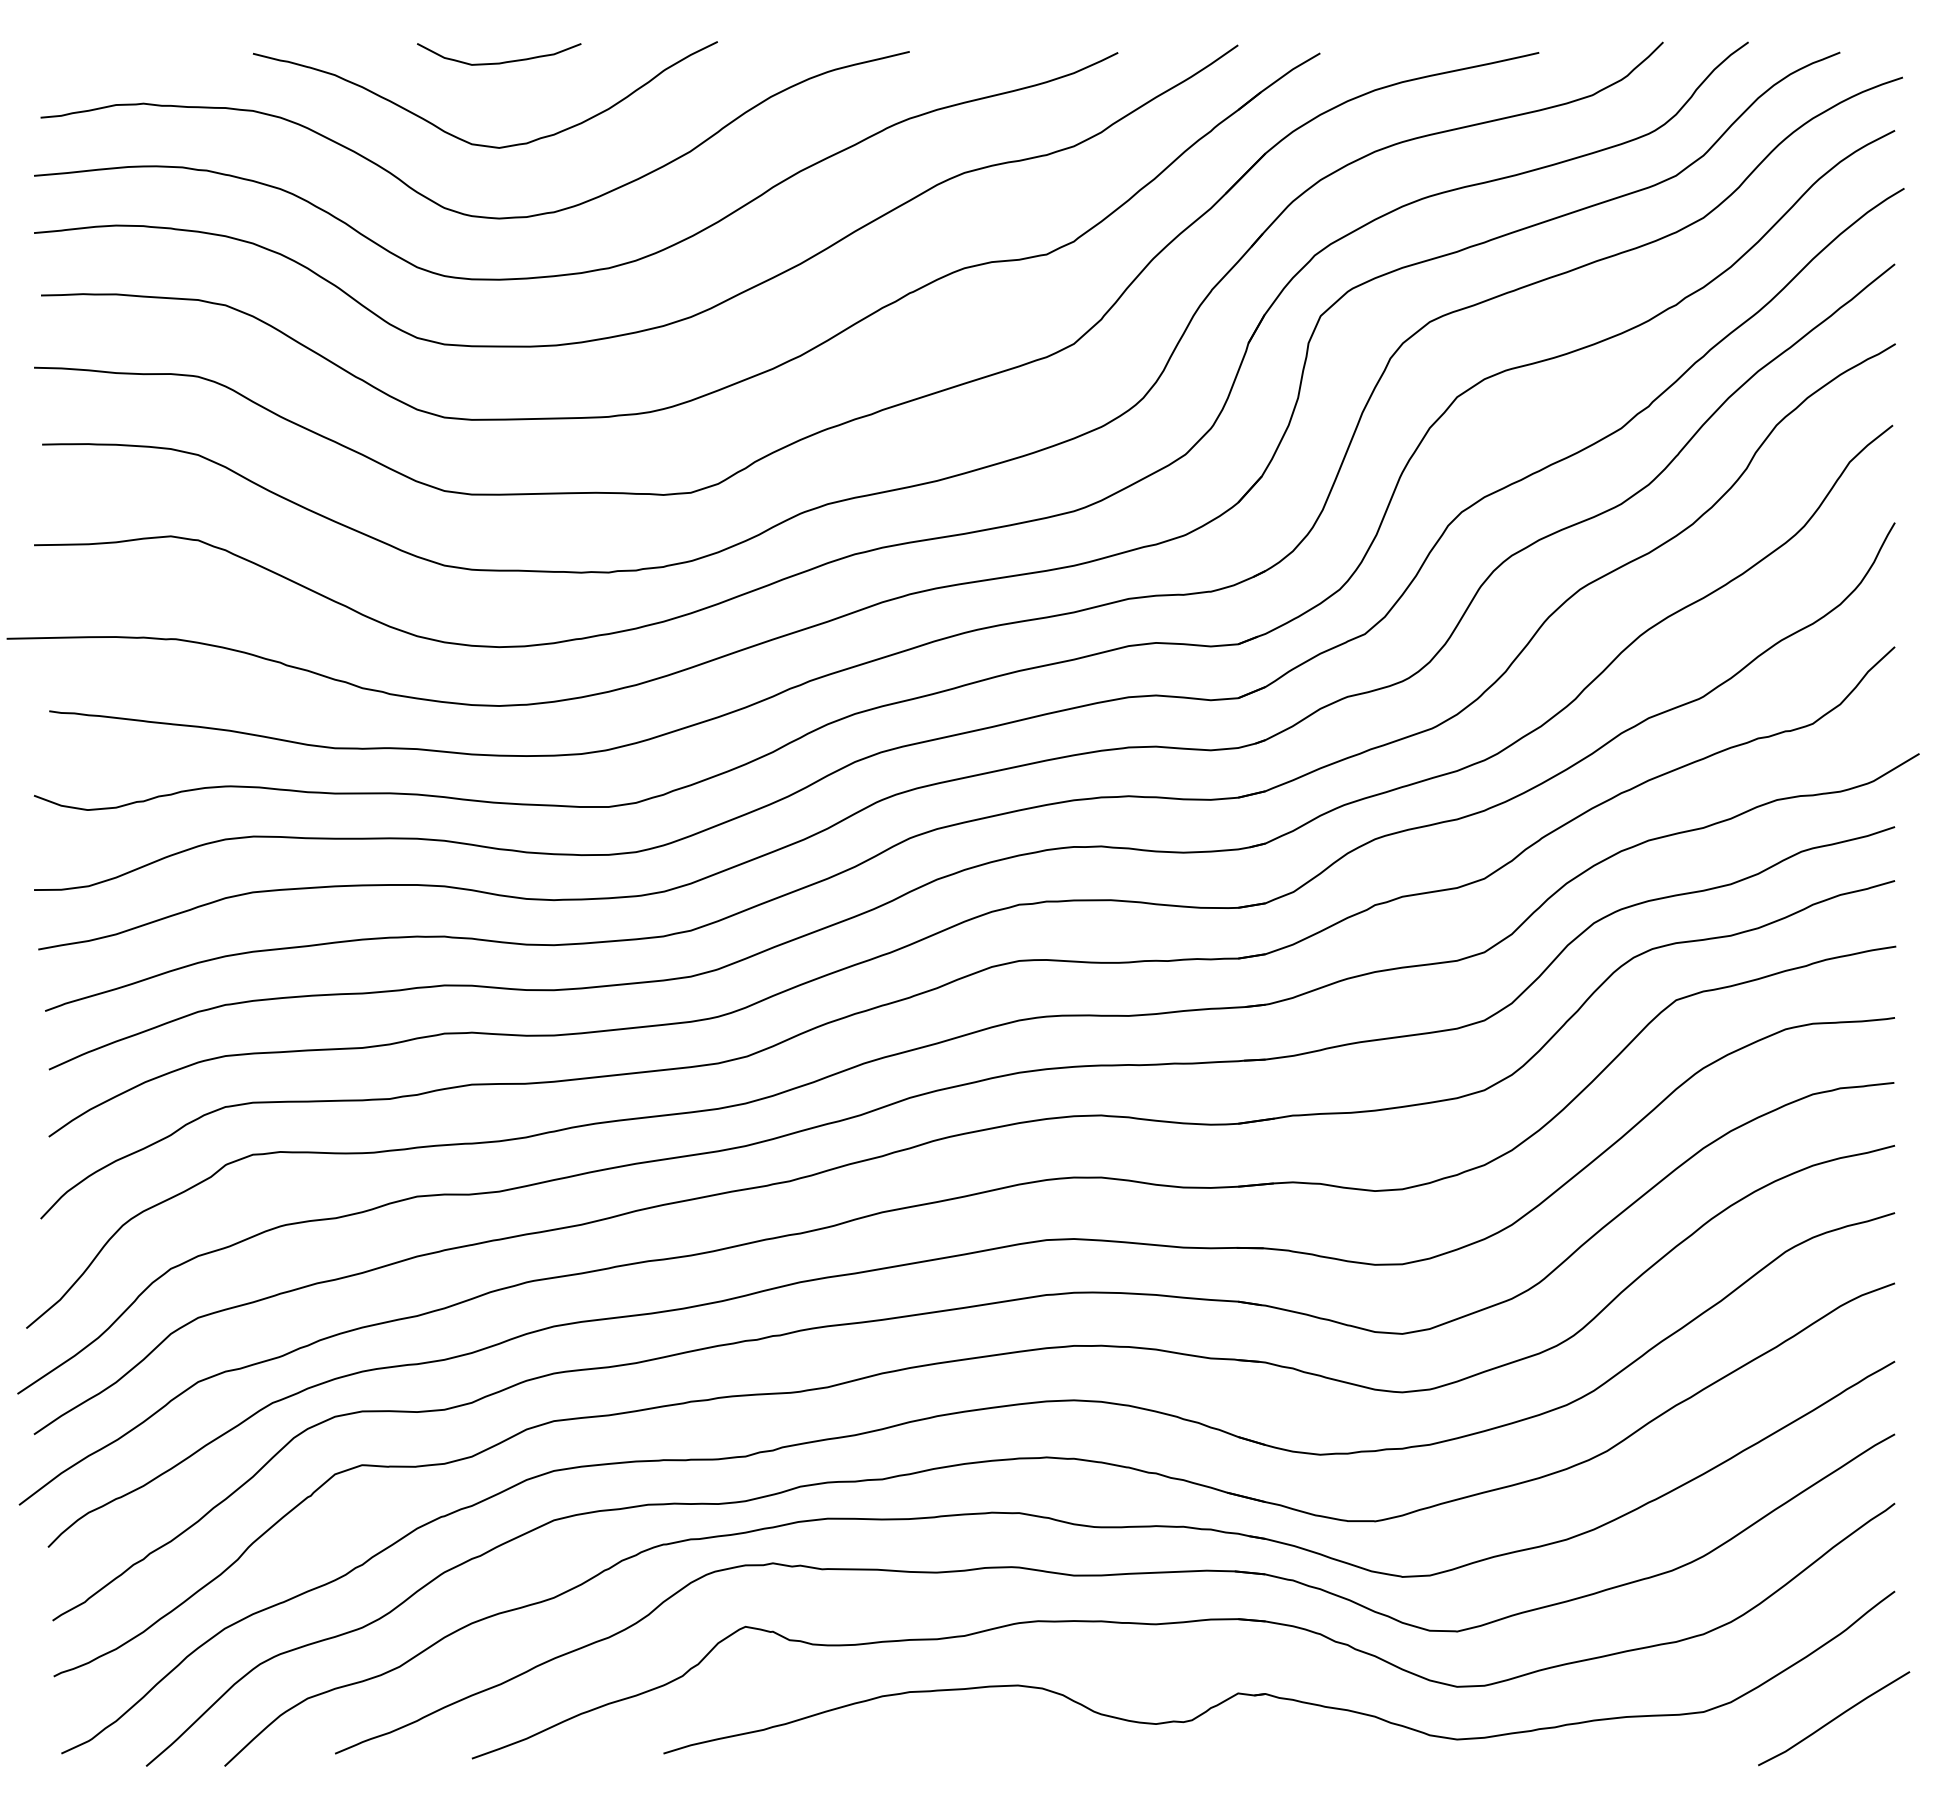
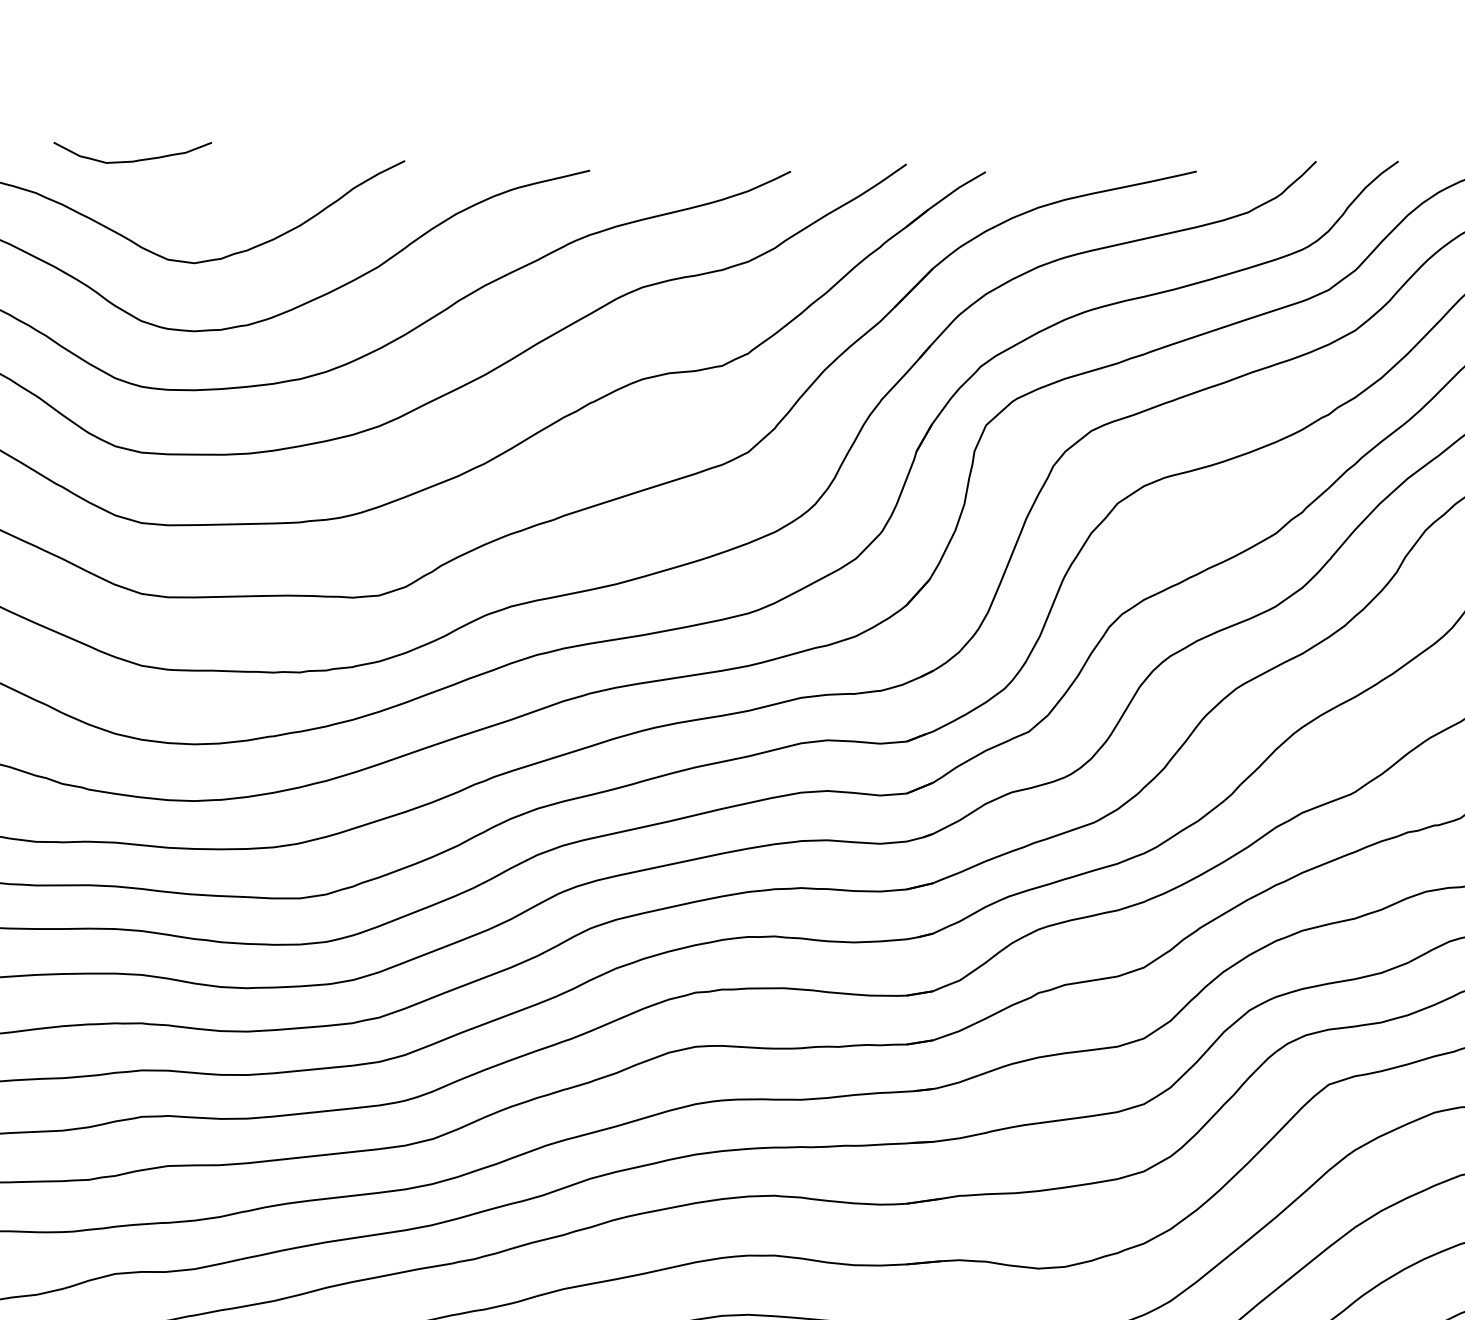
curve: (499, 62) -> (133, 160), moved

